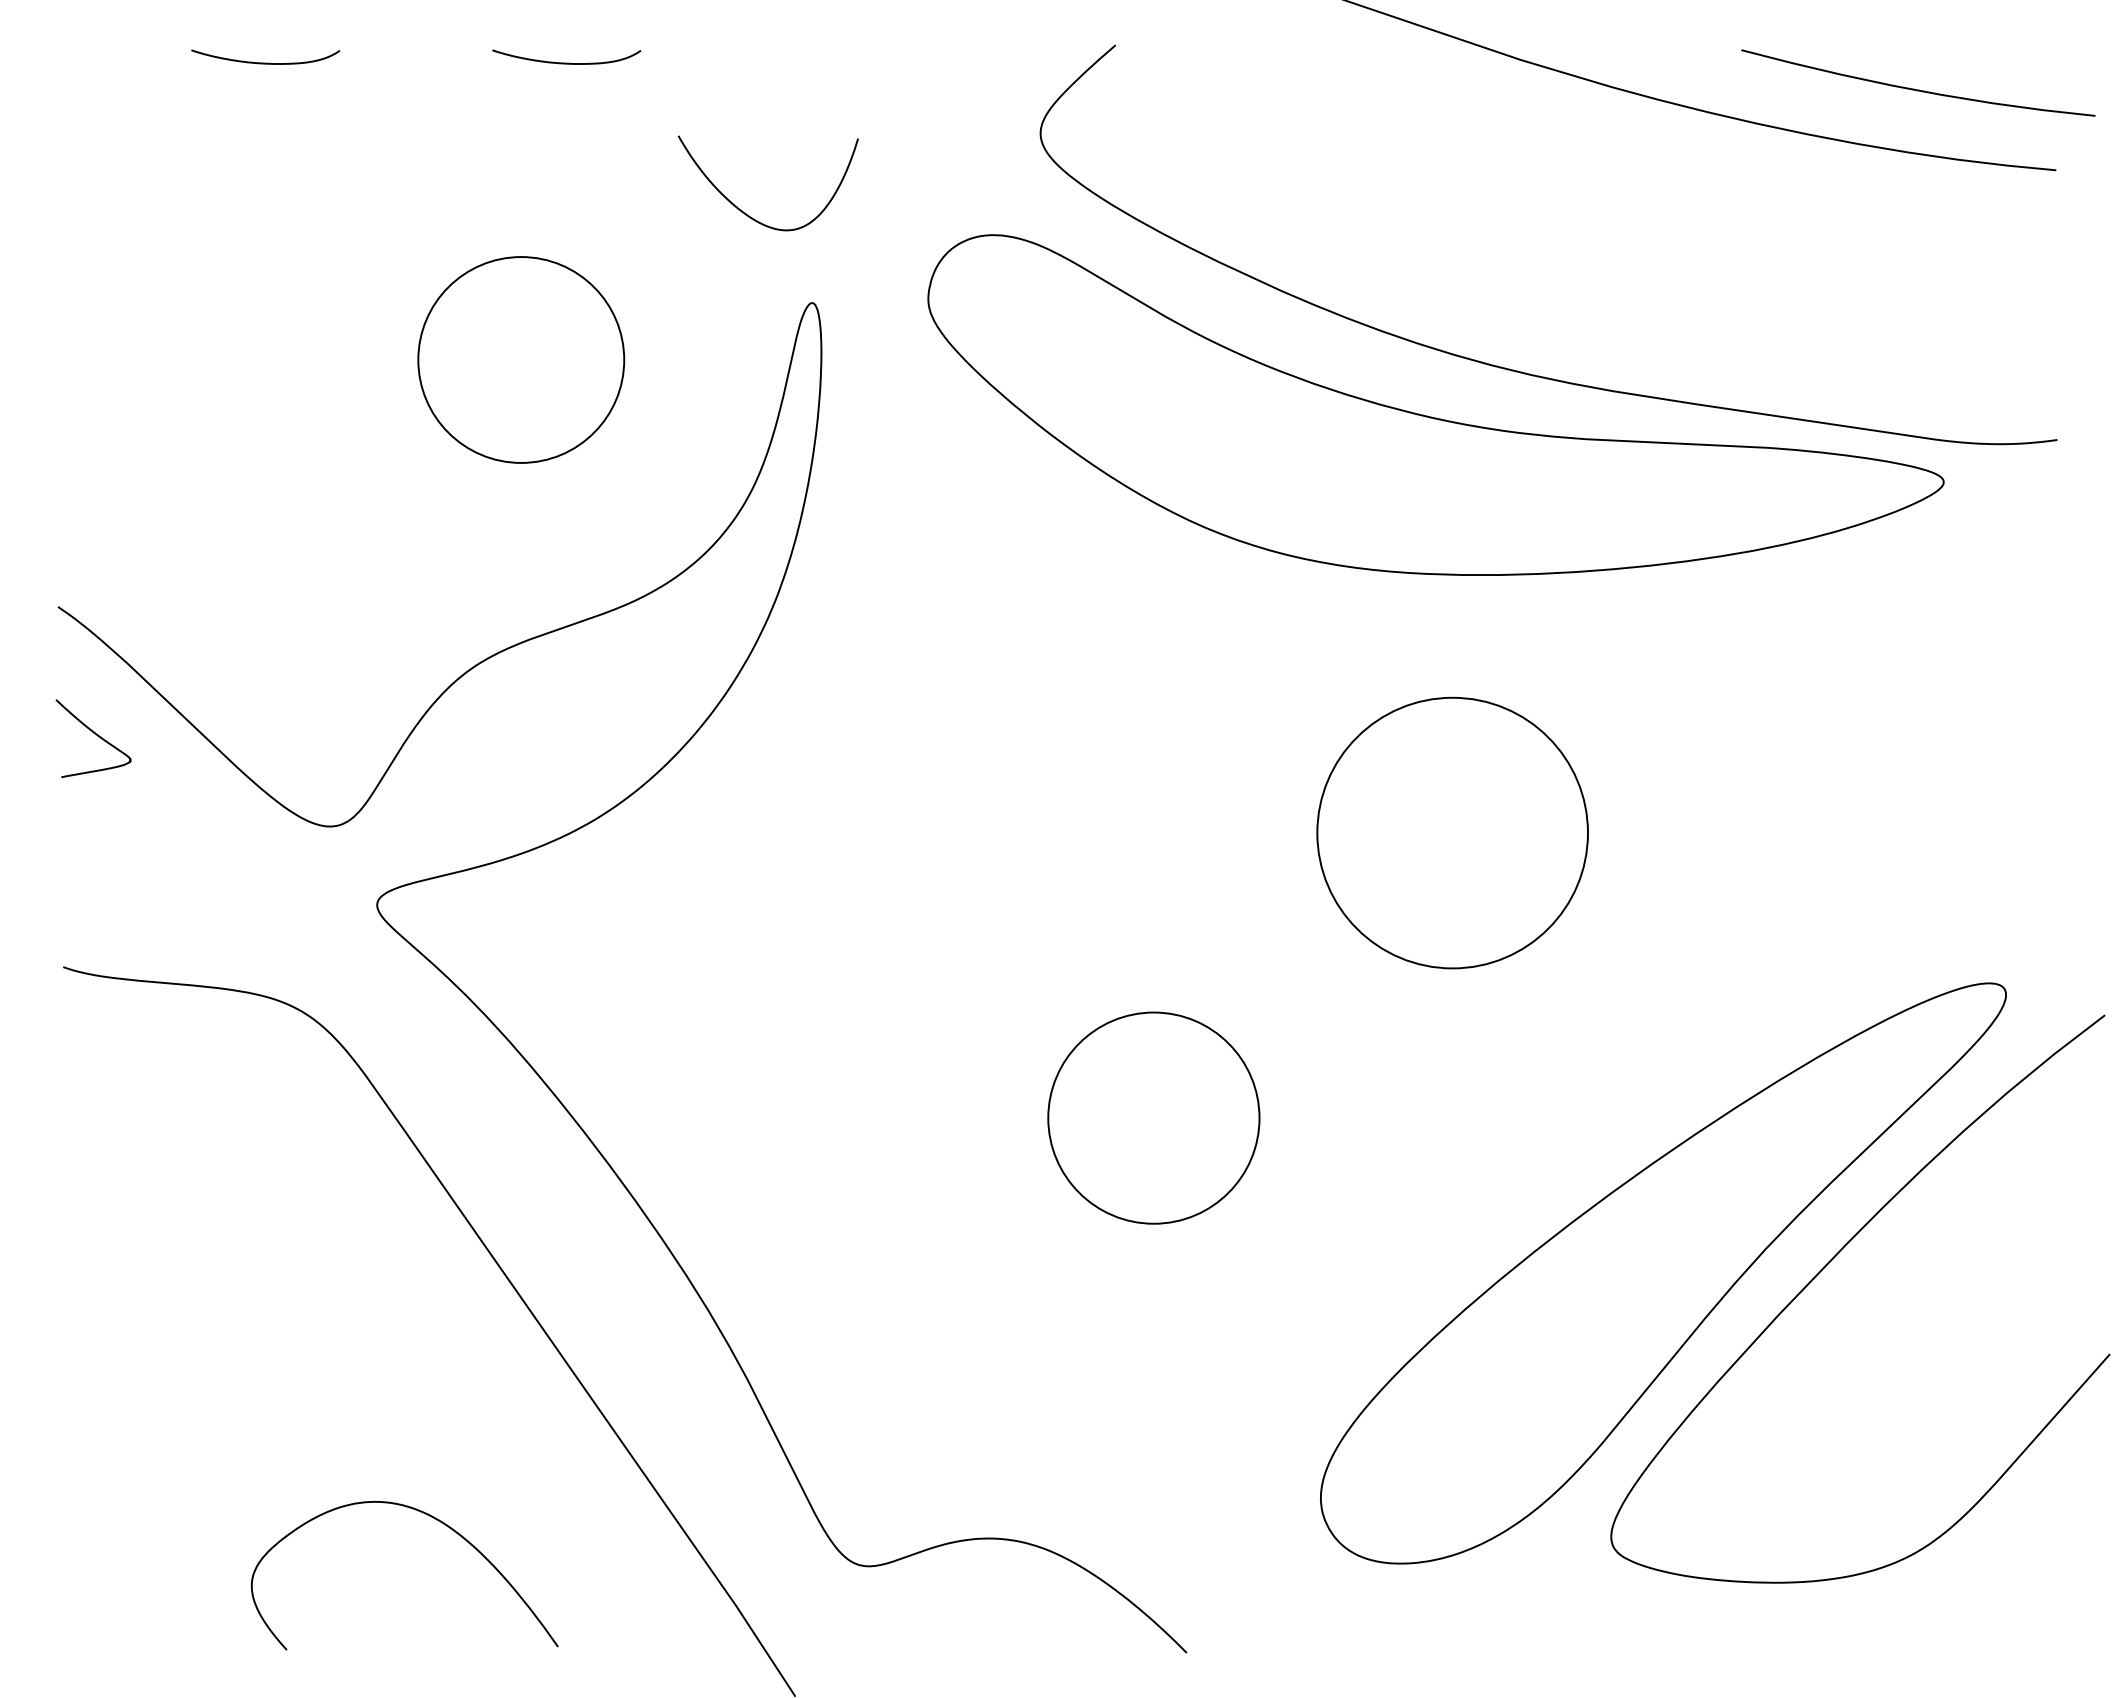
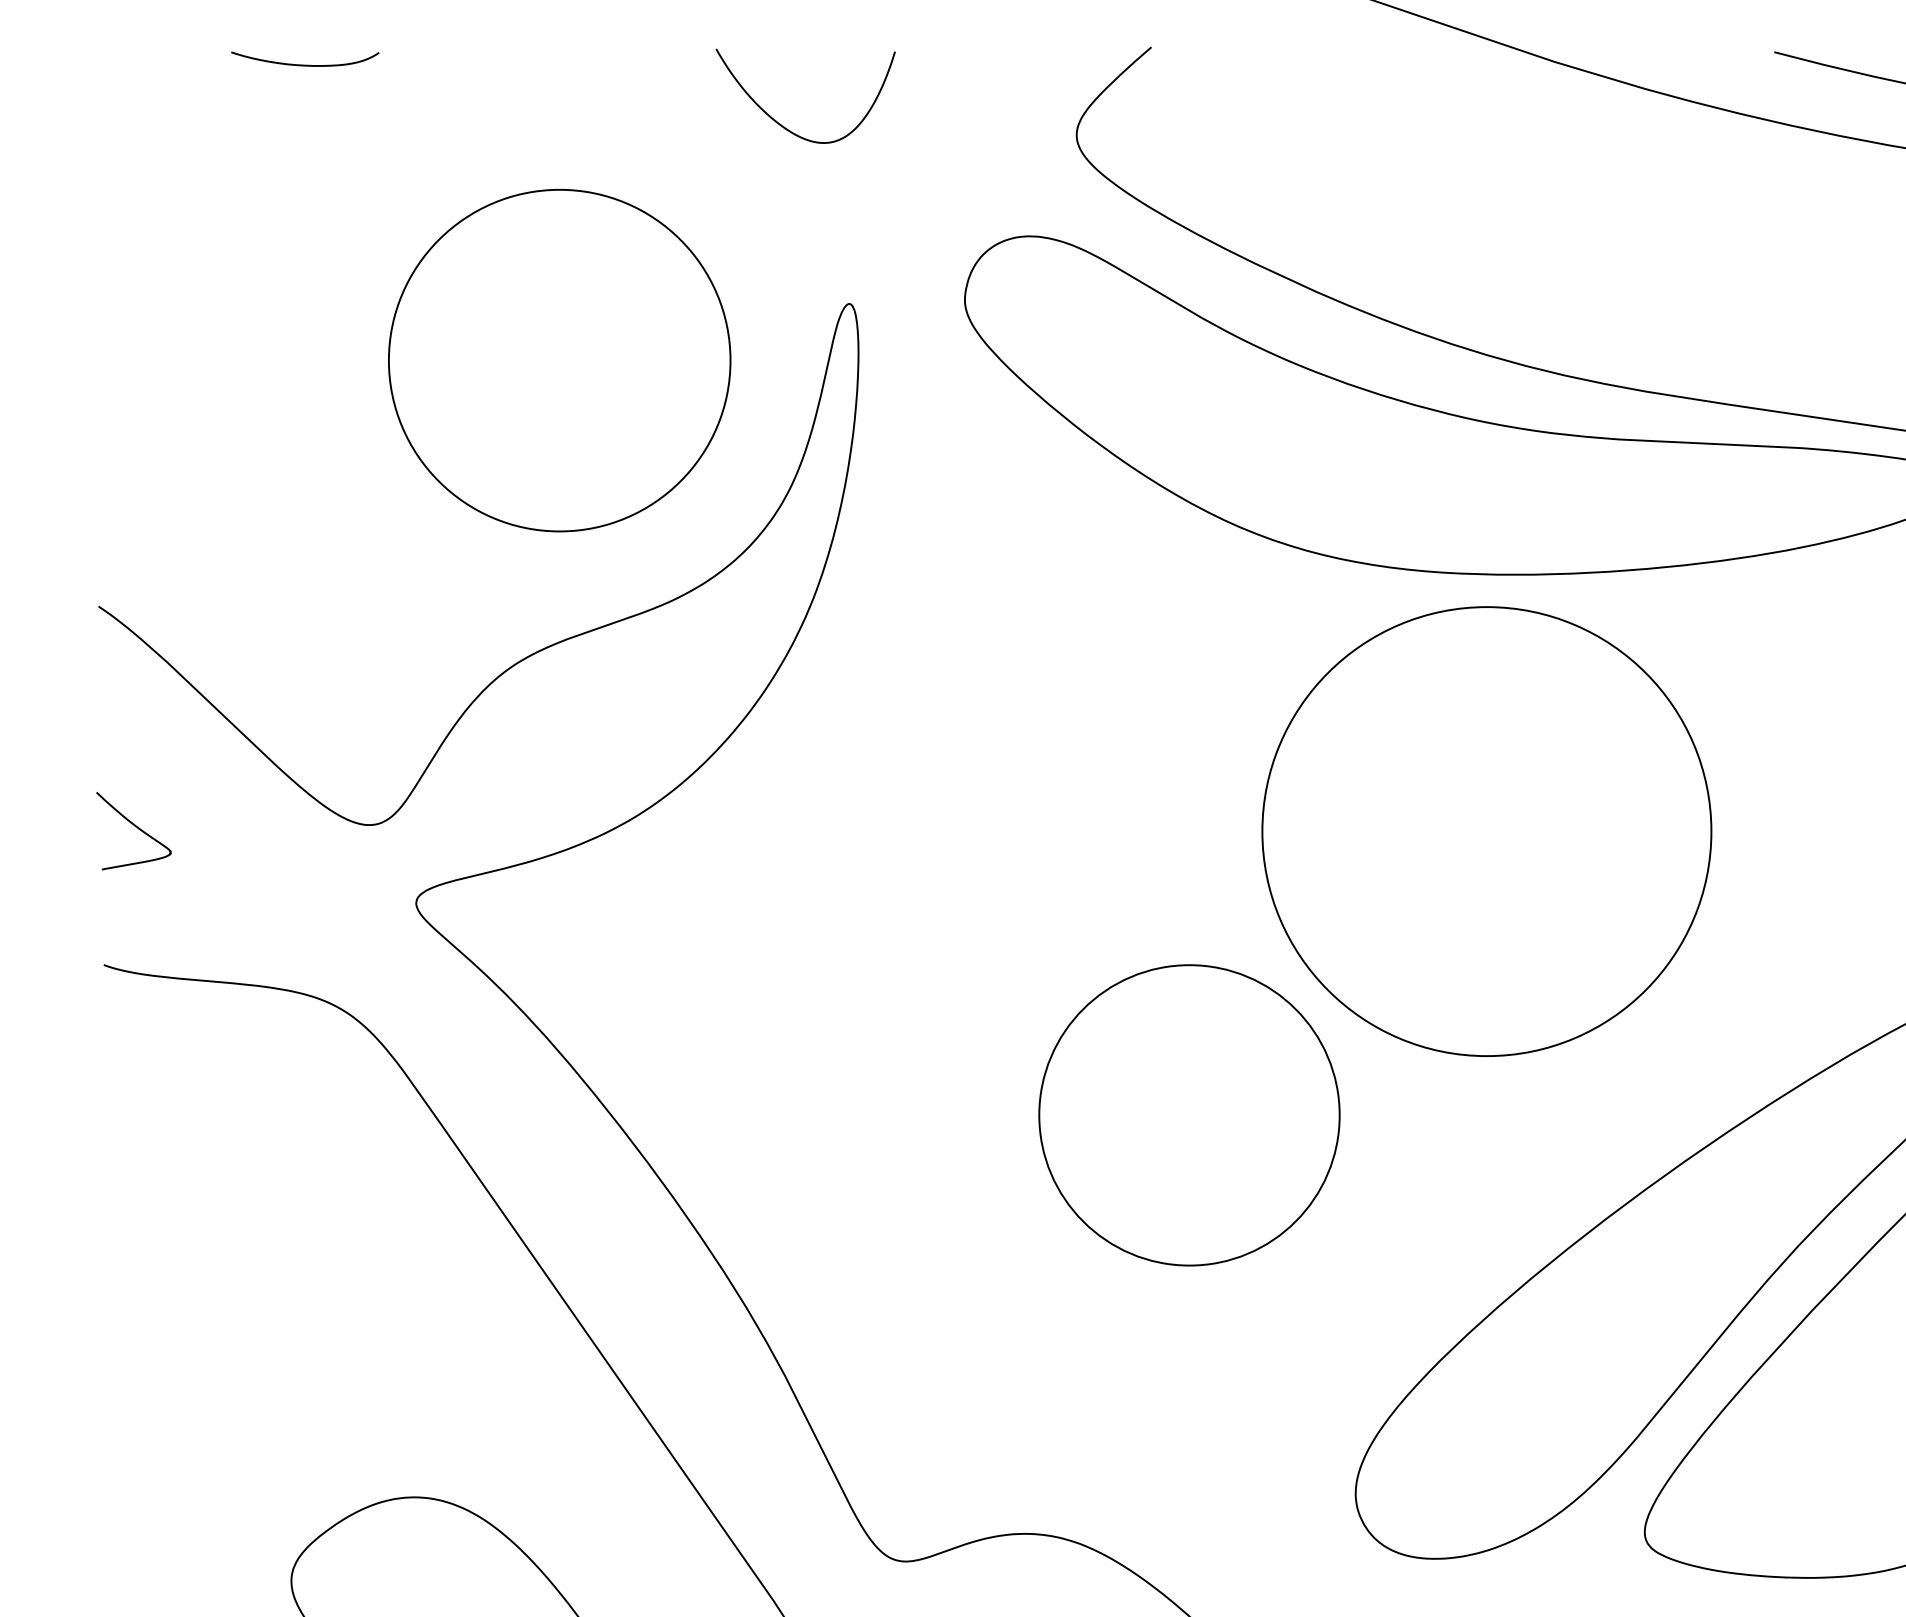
curve: (566, 62) -> (604, 64), removed
curve: (745, 212) -> (782, 125), moved
circle: (520, 359) -> (558, 360), size x1.67
curve: (94, 734) -> (134, 827), moved
circle: (1452, 832) -> (1486, 831), size x1.67
circle: (1153, 1118) -> (1189, 1115), size x1.43

